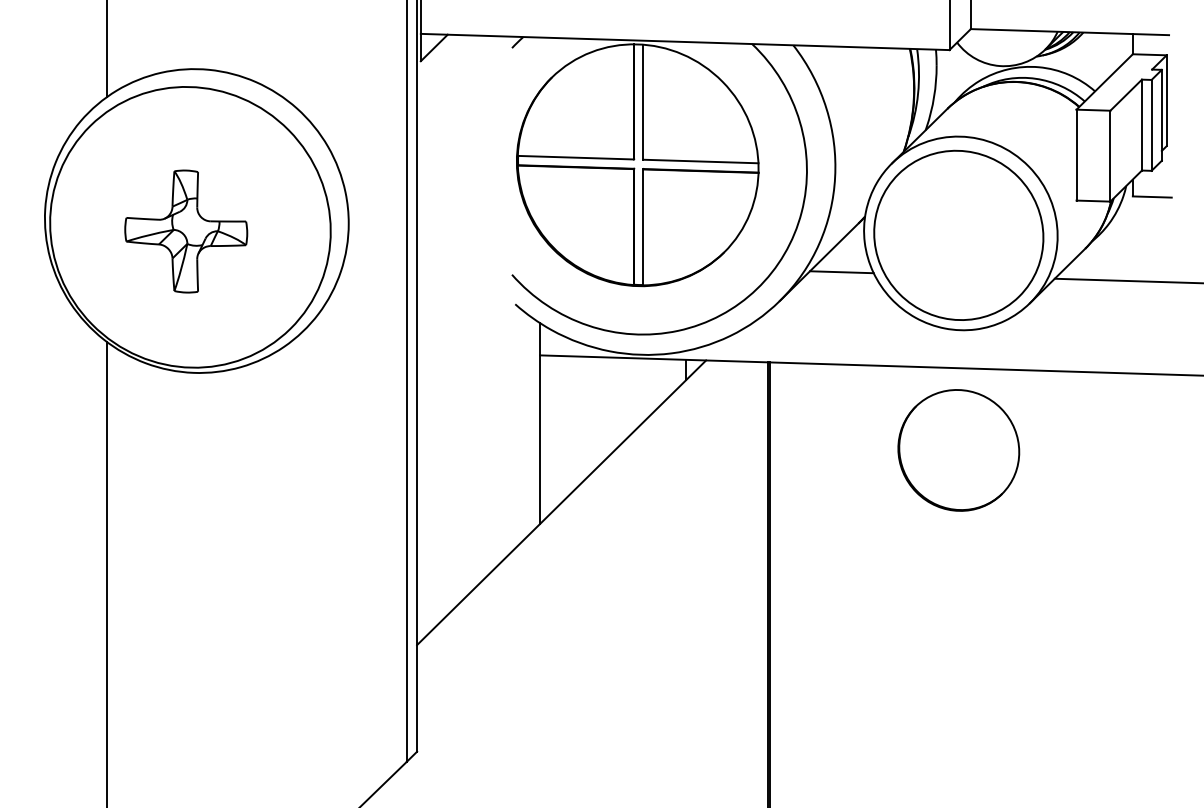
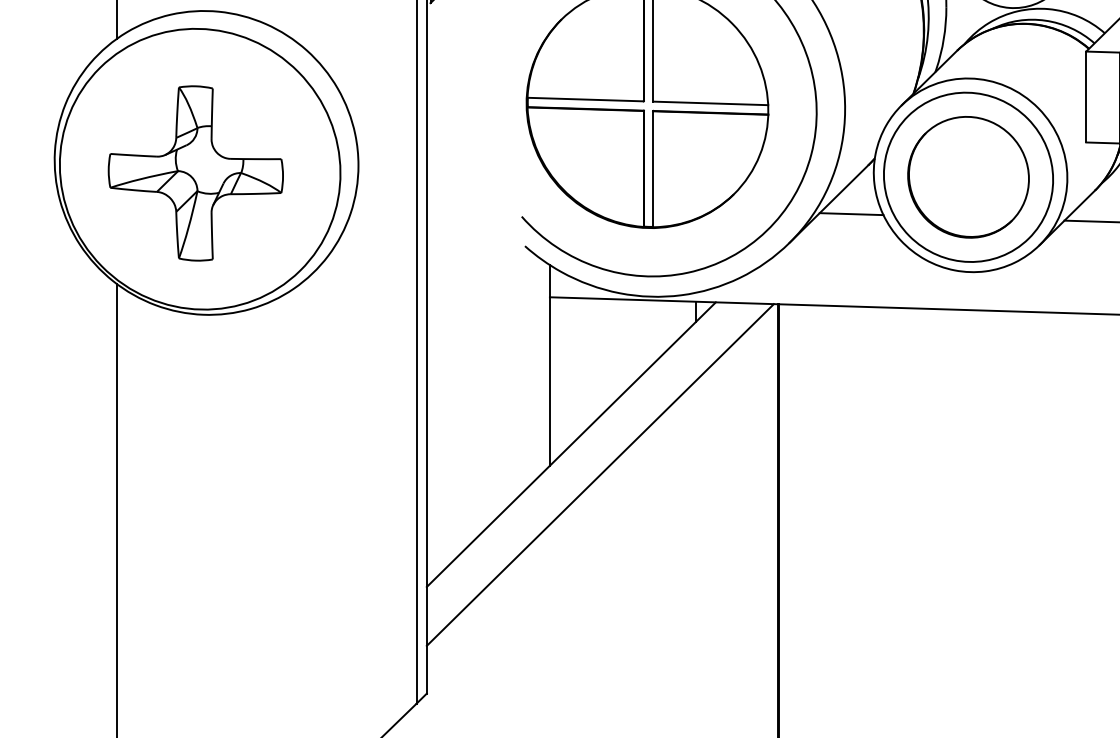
part: (186, 231) -> (196, 173), size x1.43
part: (958, 450) -> (968, 177), moved
line: (590, 533) -> (600, 475), added

